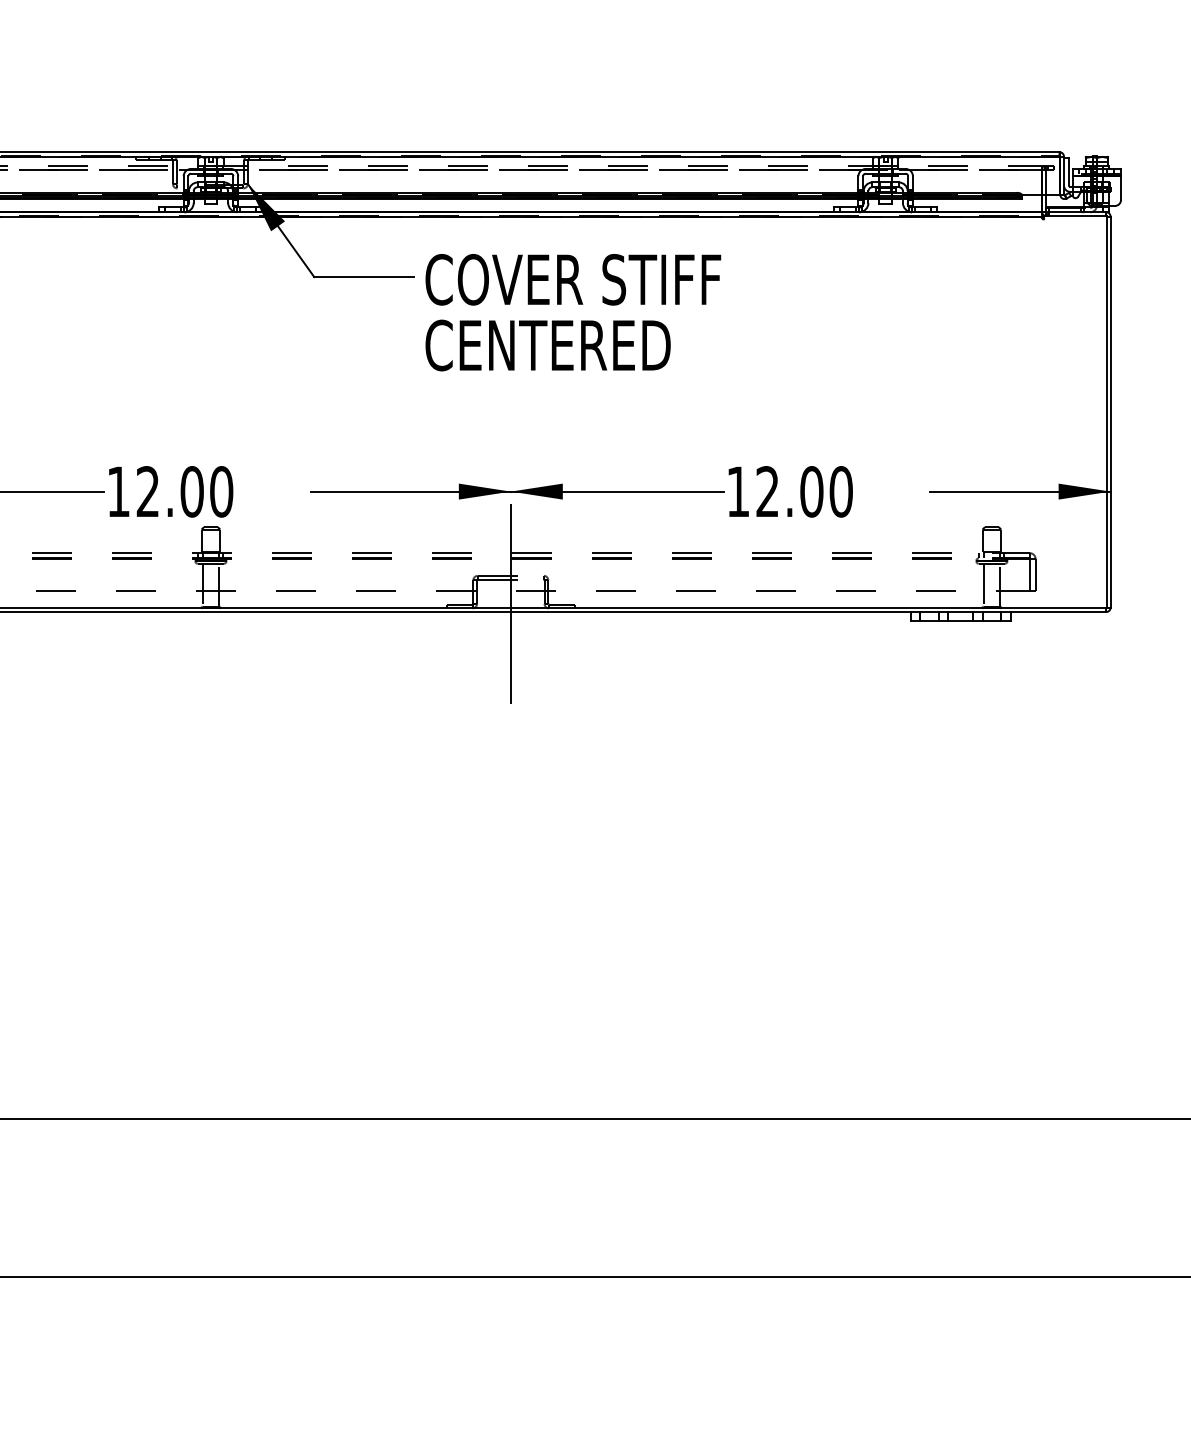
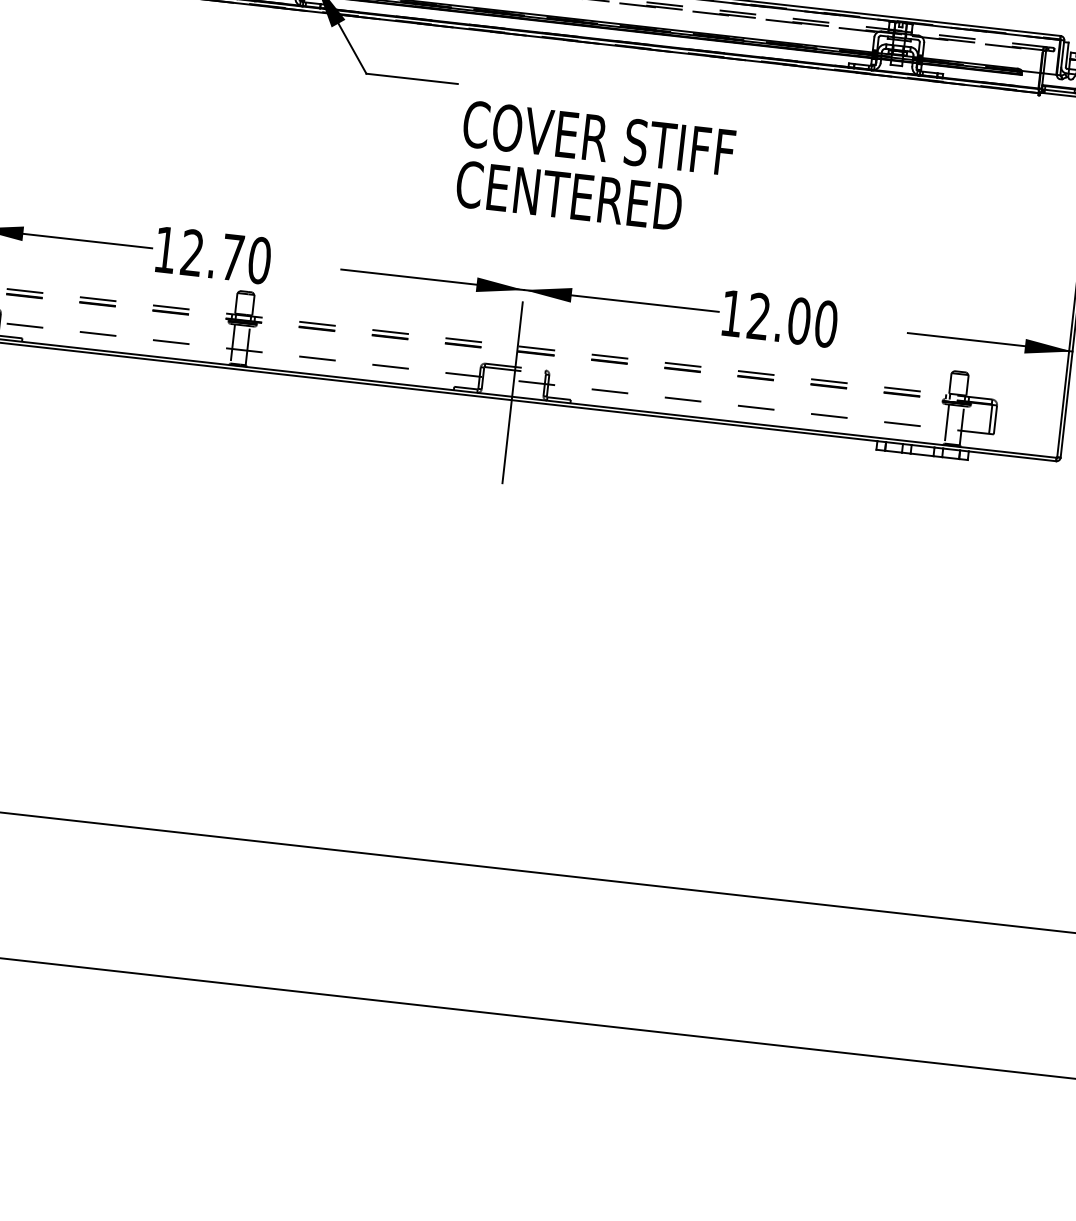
text: (573, 312) -> (595, 168), moved
text: (191, 491) -> (232, 257), 12.00 -> 12.70

